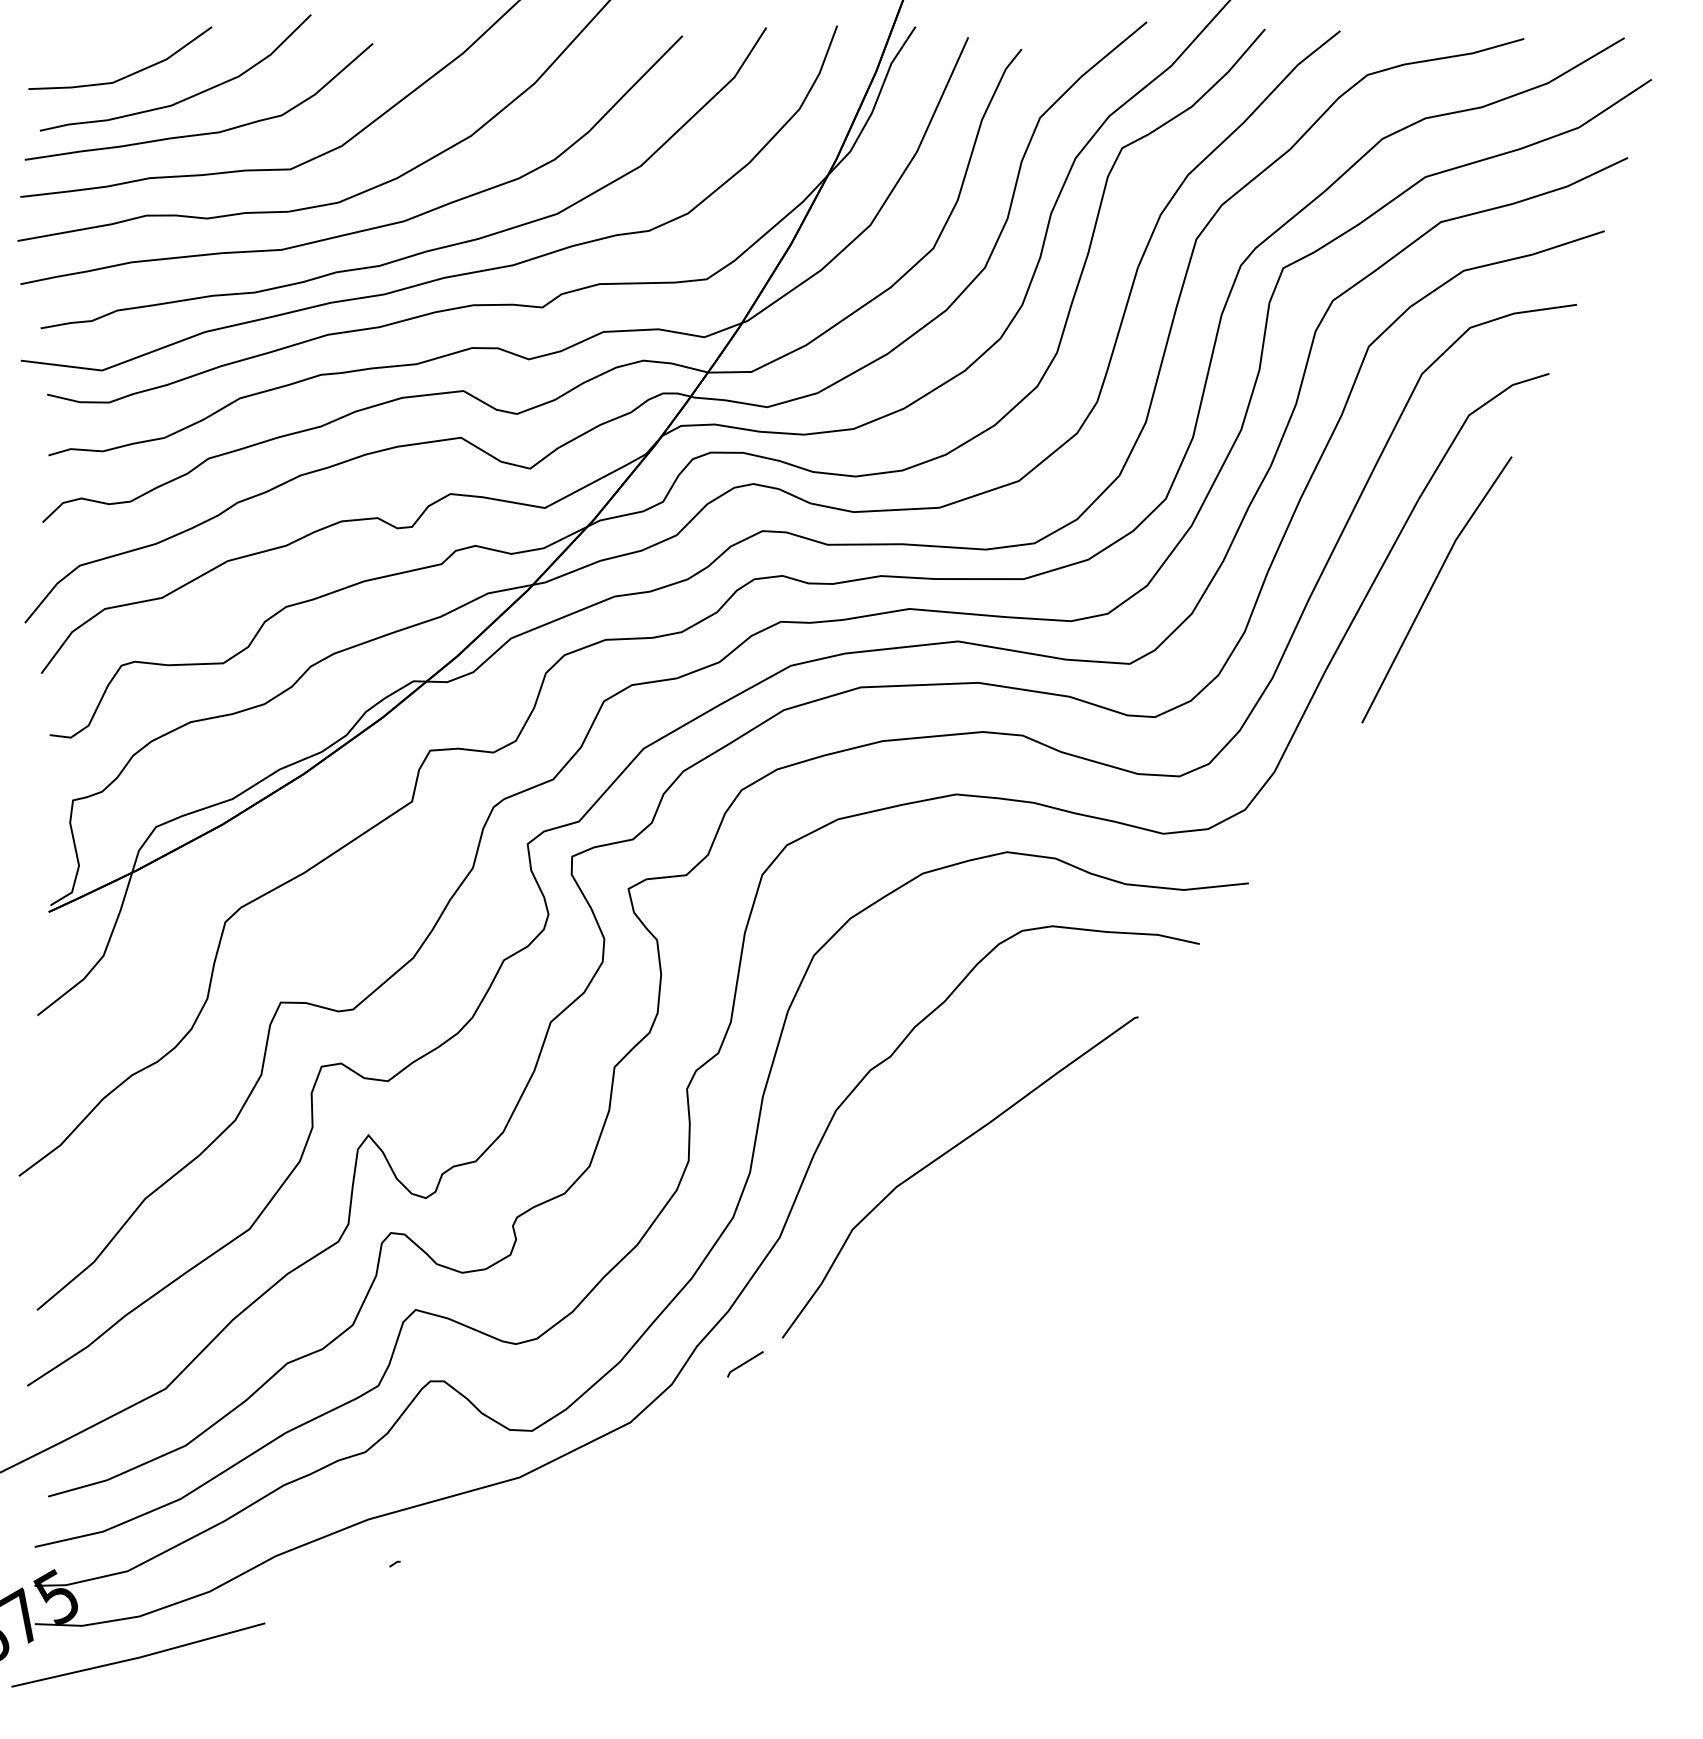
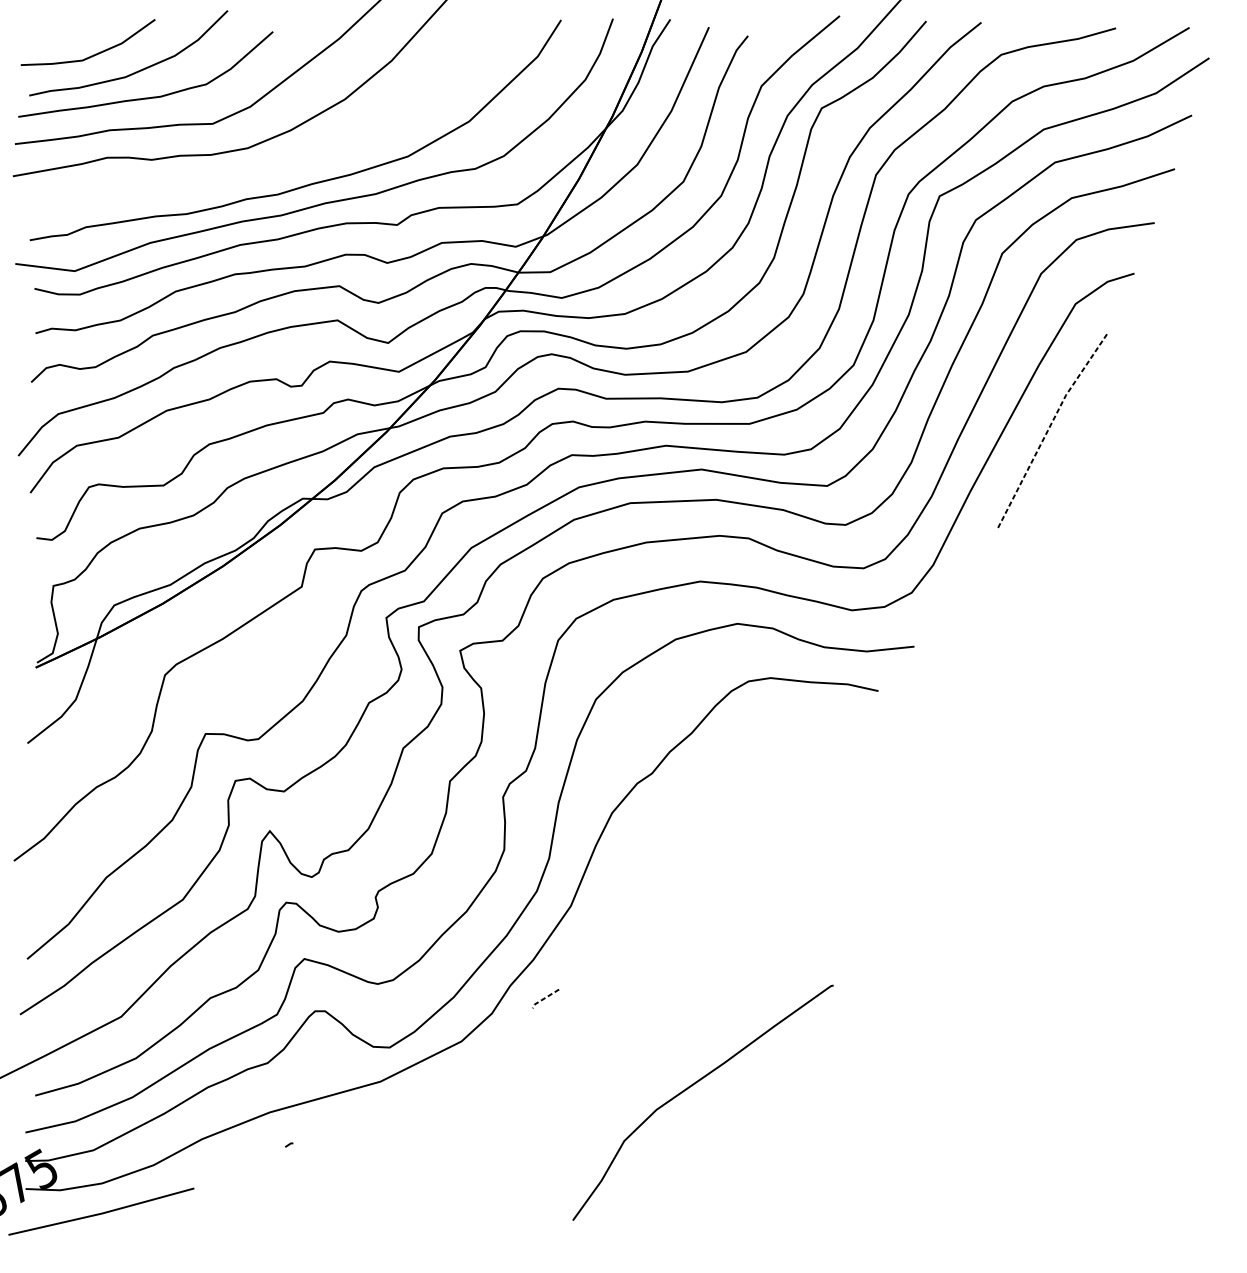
curve: (367, 228) -> (269, 167), removed
line: (1432, 586) -> (1048, 429), solid -> dashed
curve: (944, 1155) -> (691, 1086), moved
line: (743, 1363) -> (544, 998), solid -> dashed

